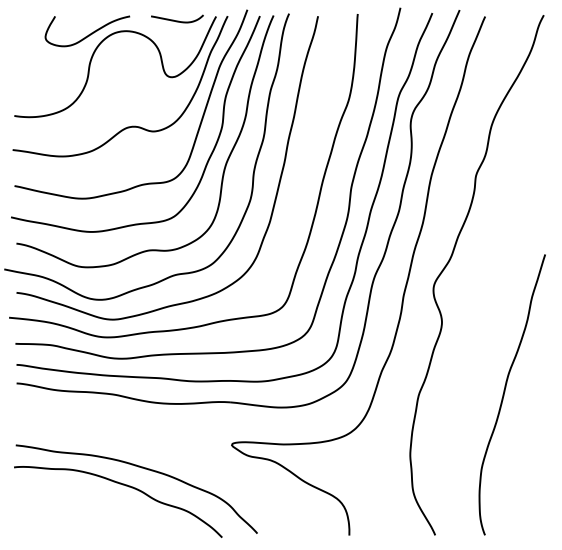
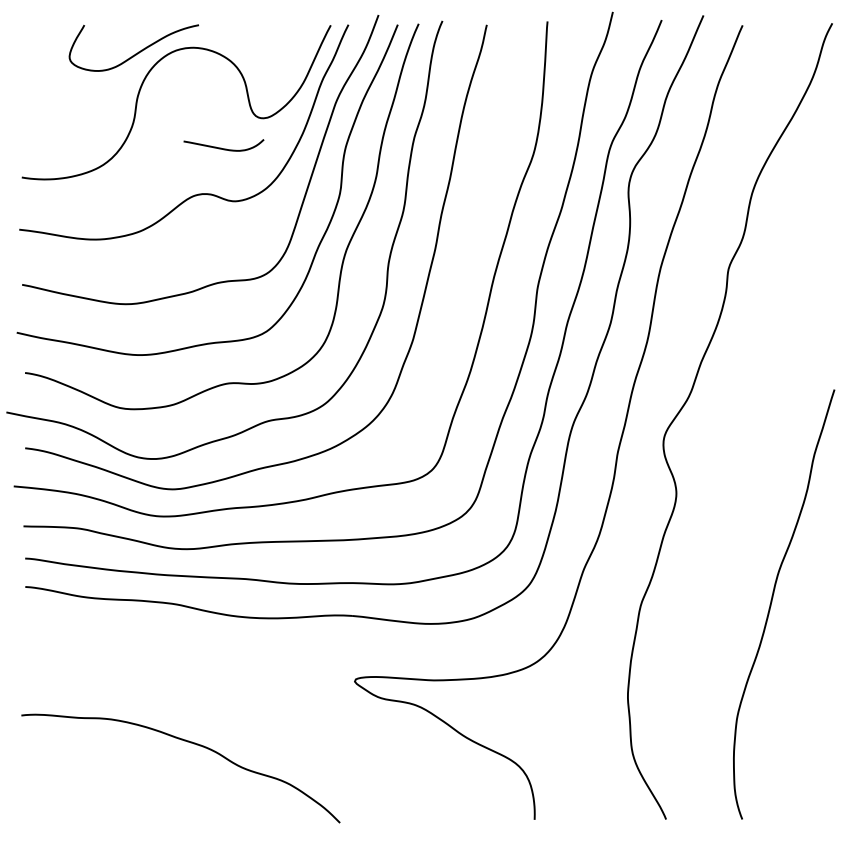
curve: (177, 20) -> (224, 147), moved
curve: (141, 468) -> (216, 717), removed

